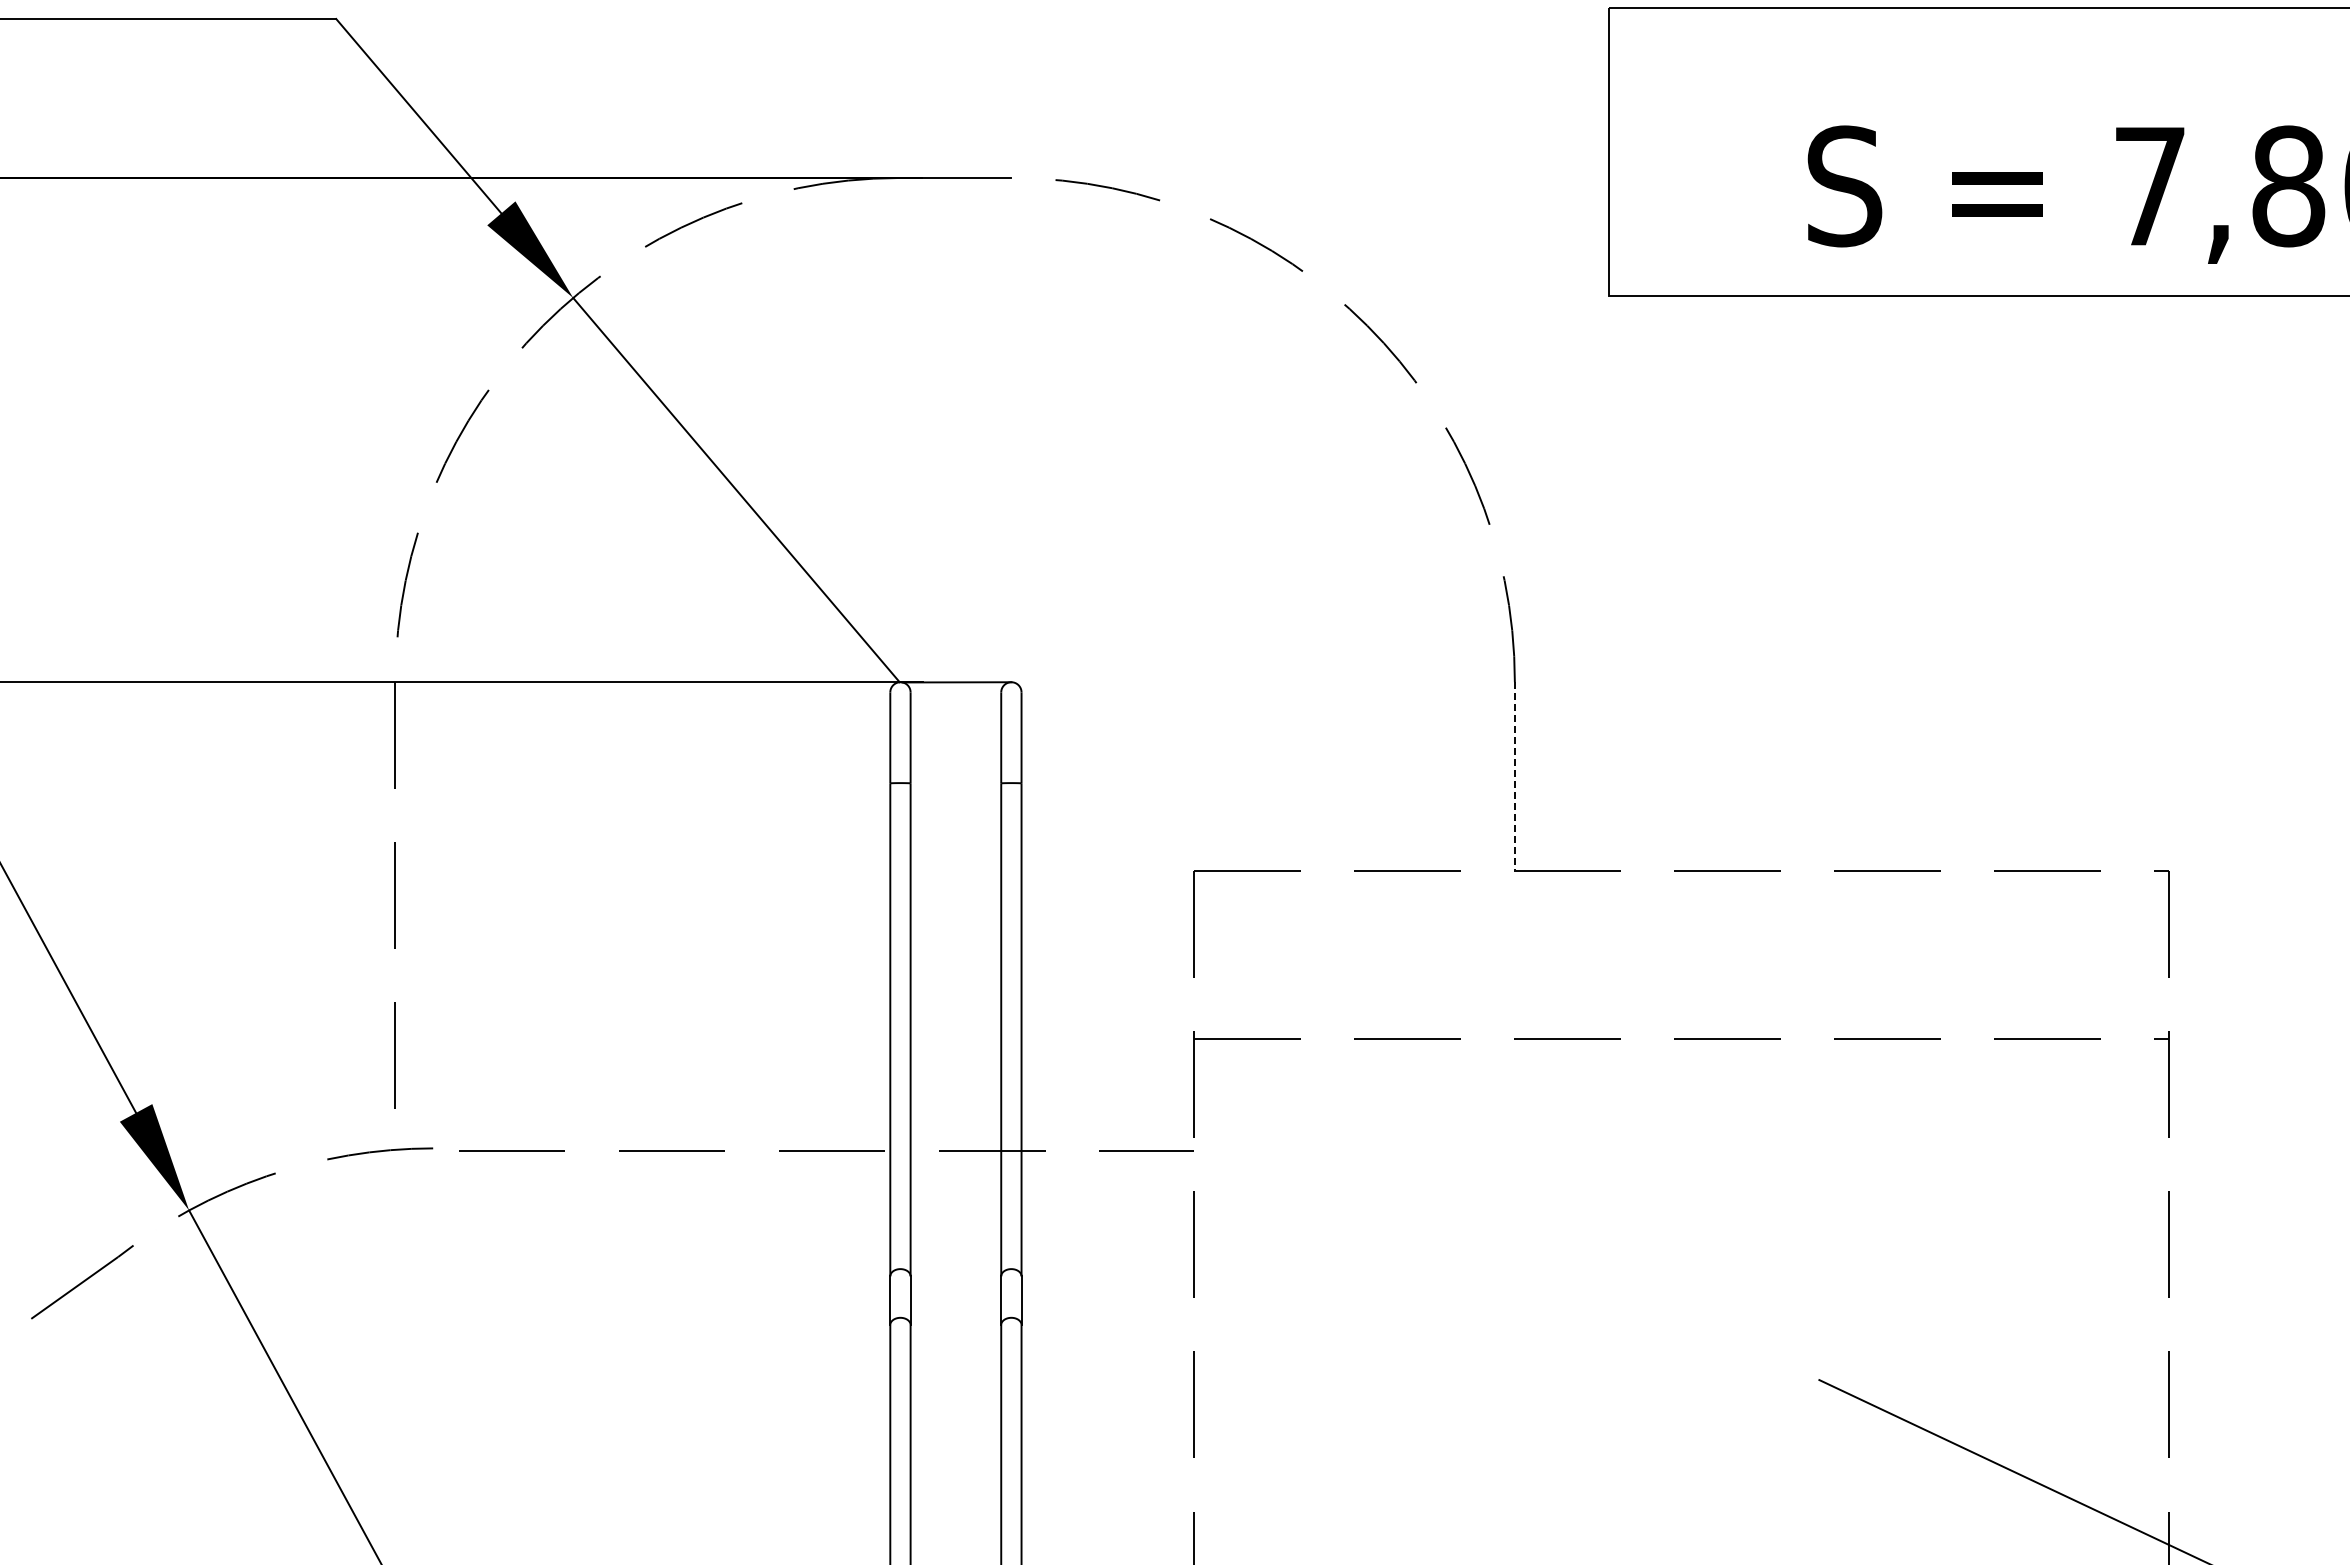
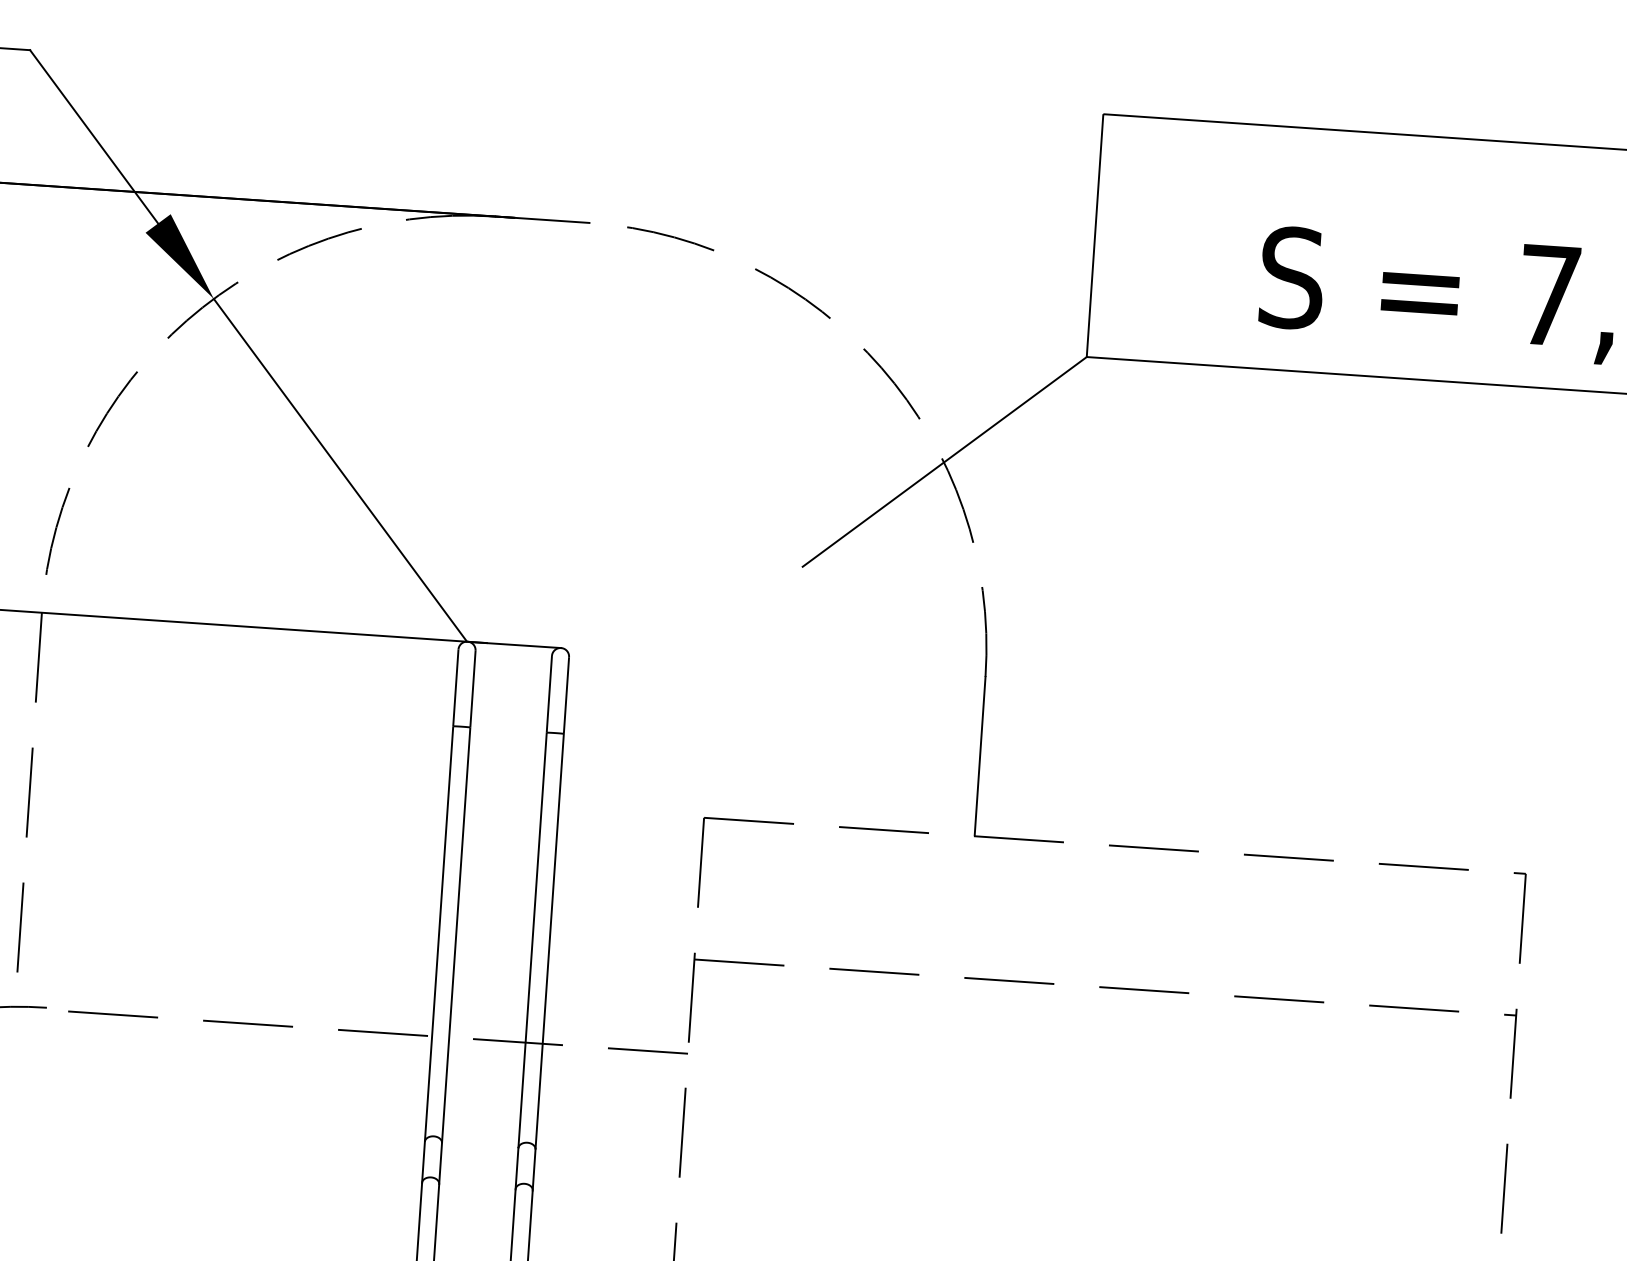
line: (1449, 431) -> (944, 461), added
line: (1514, 776) -> (979, 756), dashed -> solid

